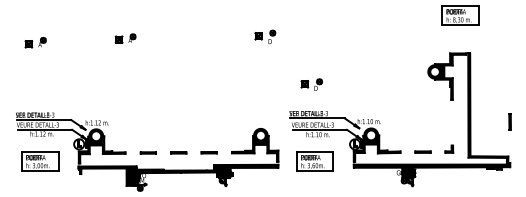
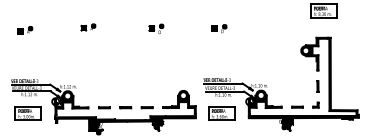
part: (265, 36) -> (156, 28), moved
part: (311, 84) -> (219, 28), moved
line: (509, 121) -> (317, 86), moved

